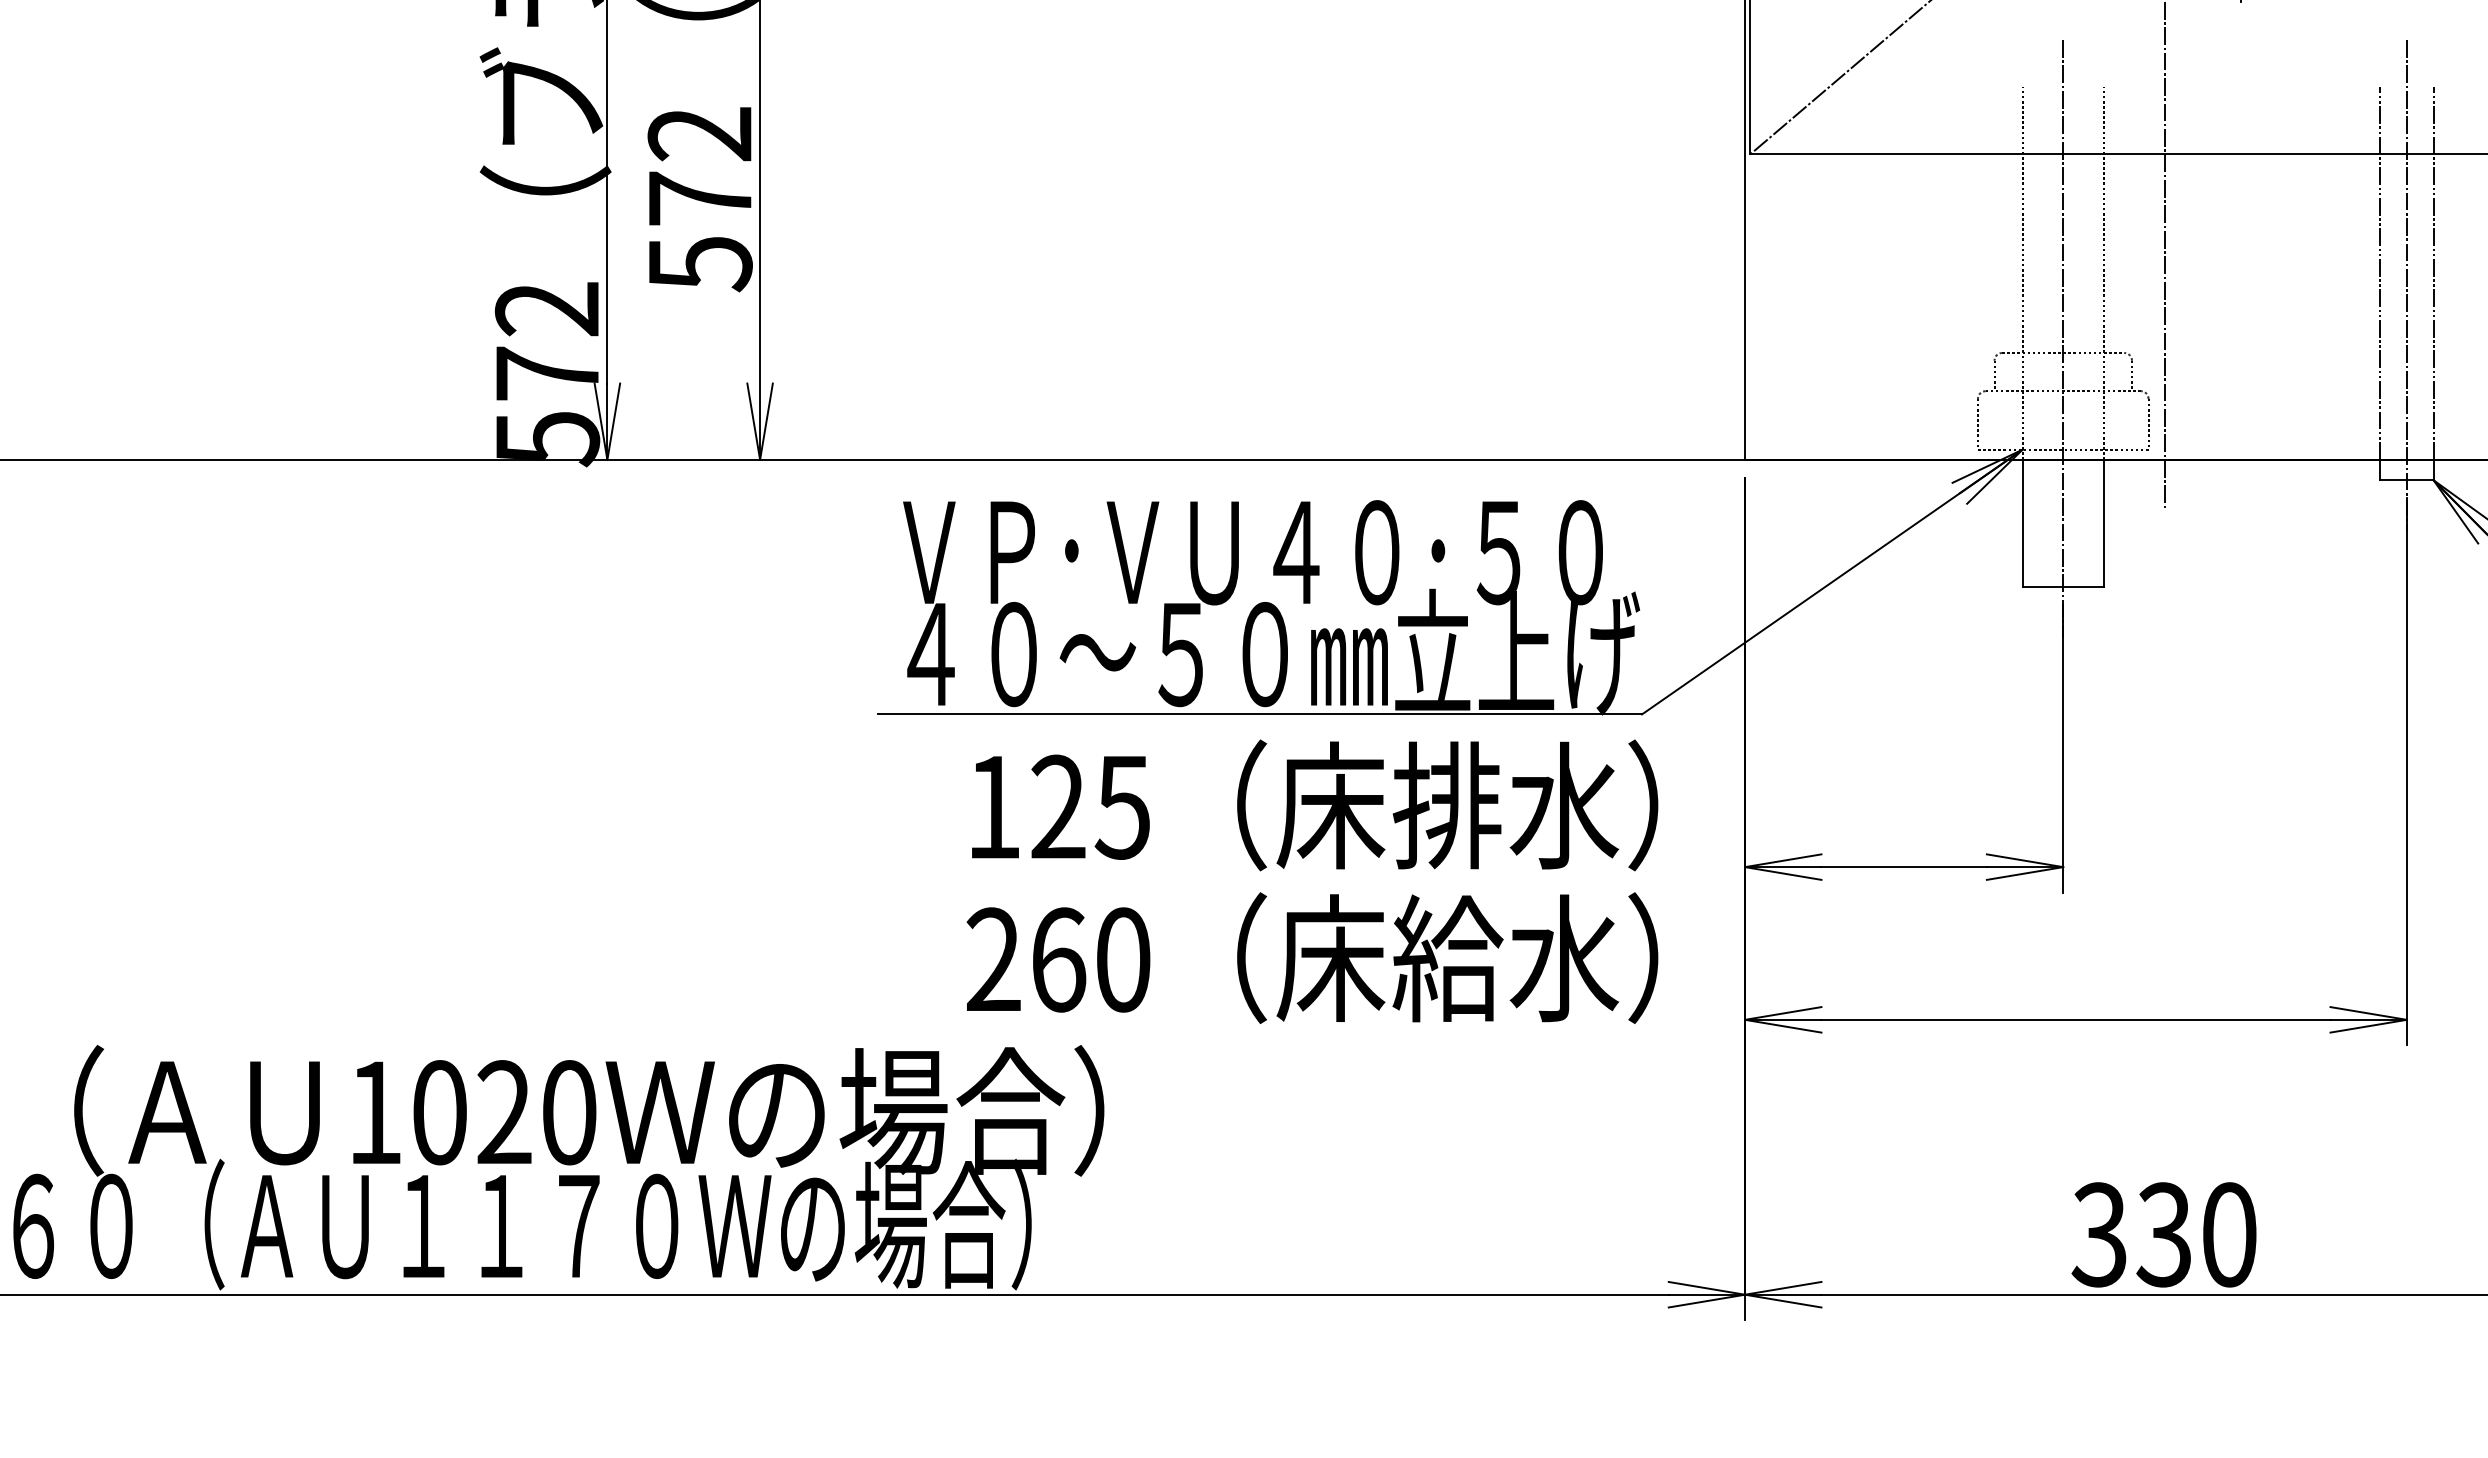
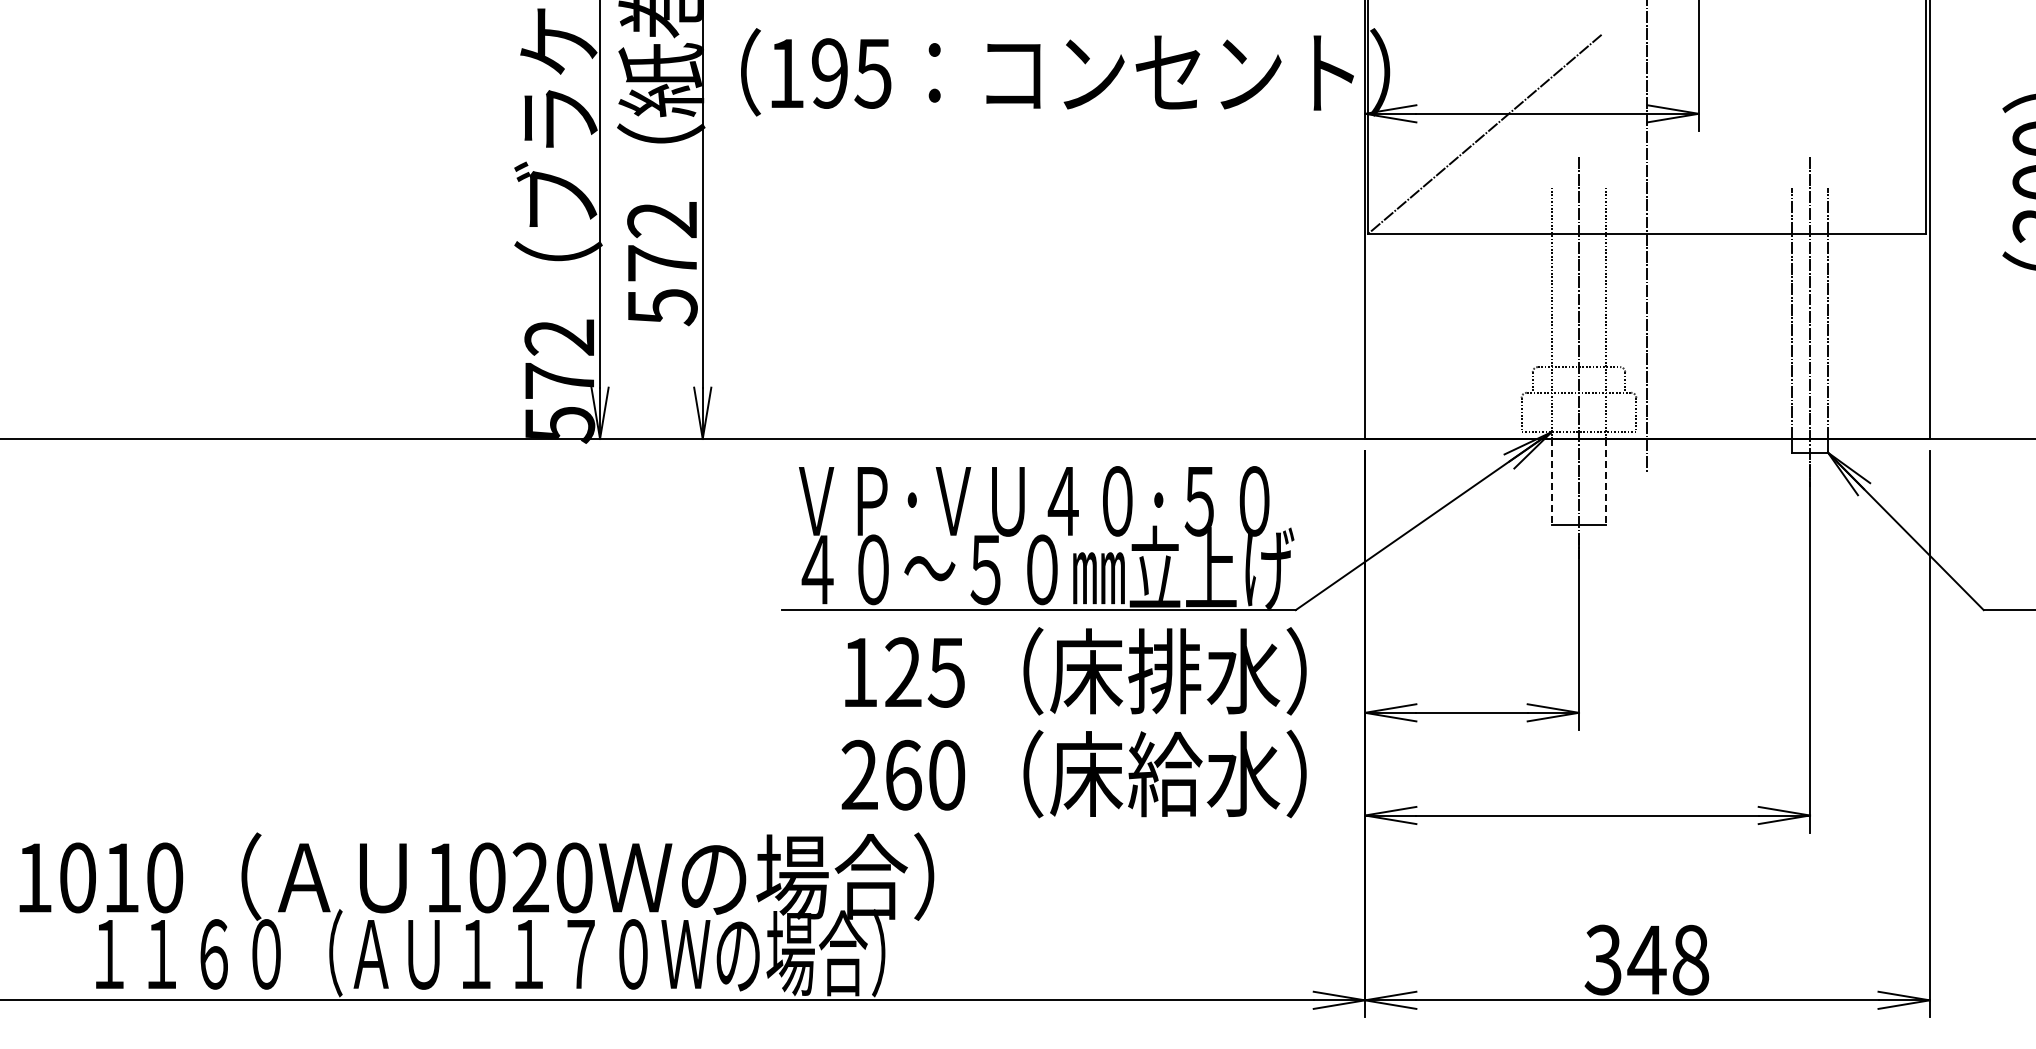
line: (2022, 523) -> (1551, 481), solid -> dashed
line: (2104, 523) -> (1606, 481), solid -> dashed
text: (2196, 1233) -> (1668, 959), 330 -> 348

